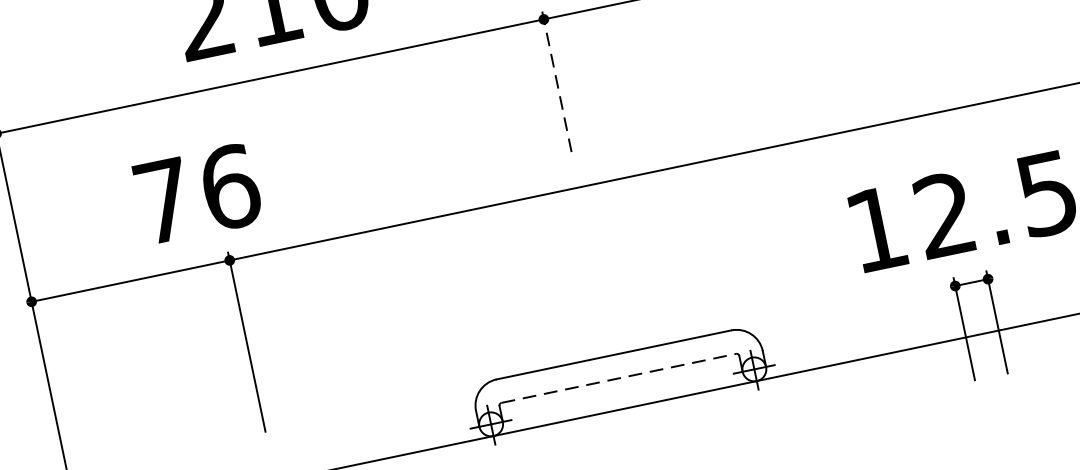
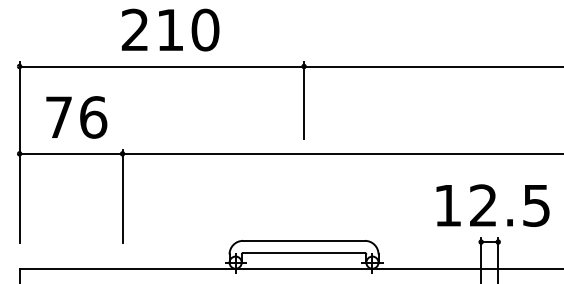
line: (558, 86) -> (304, 101), dashed -> solid
text: (197, 194) -> (76, 117), moved
line: (619, 379) -> (304, 253), dashed -> solid

